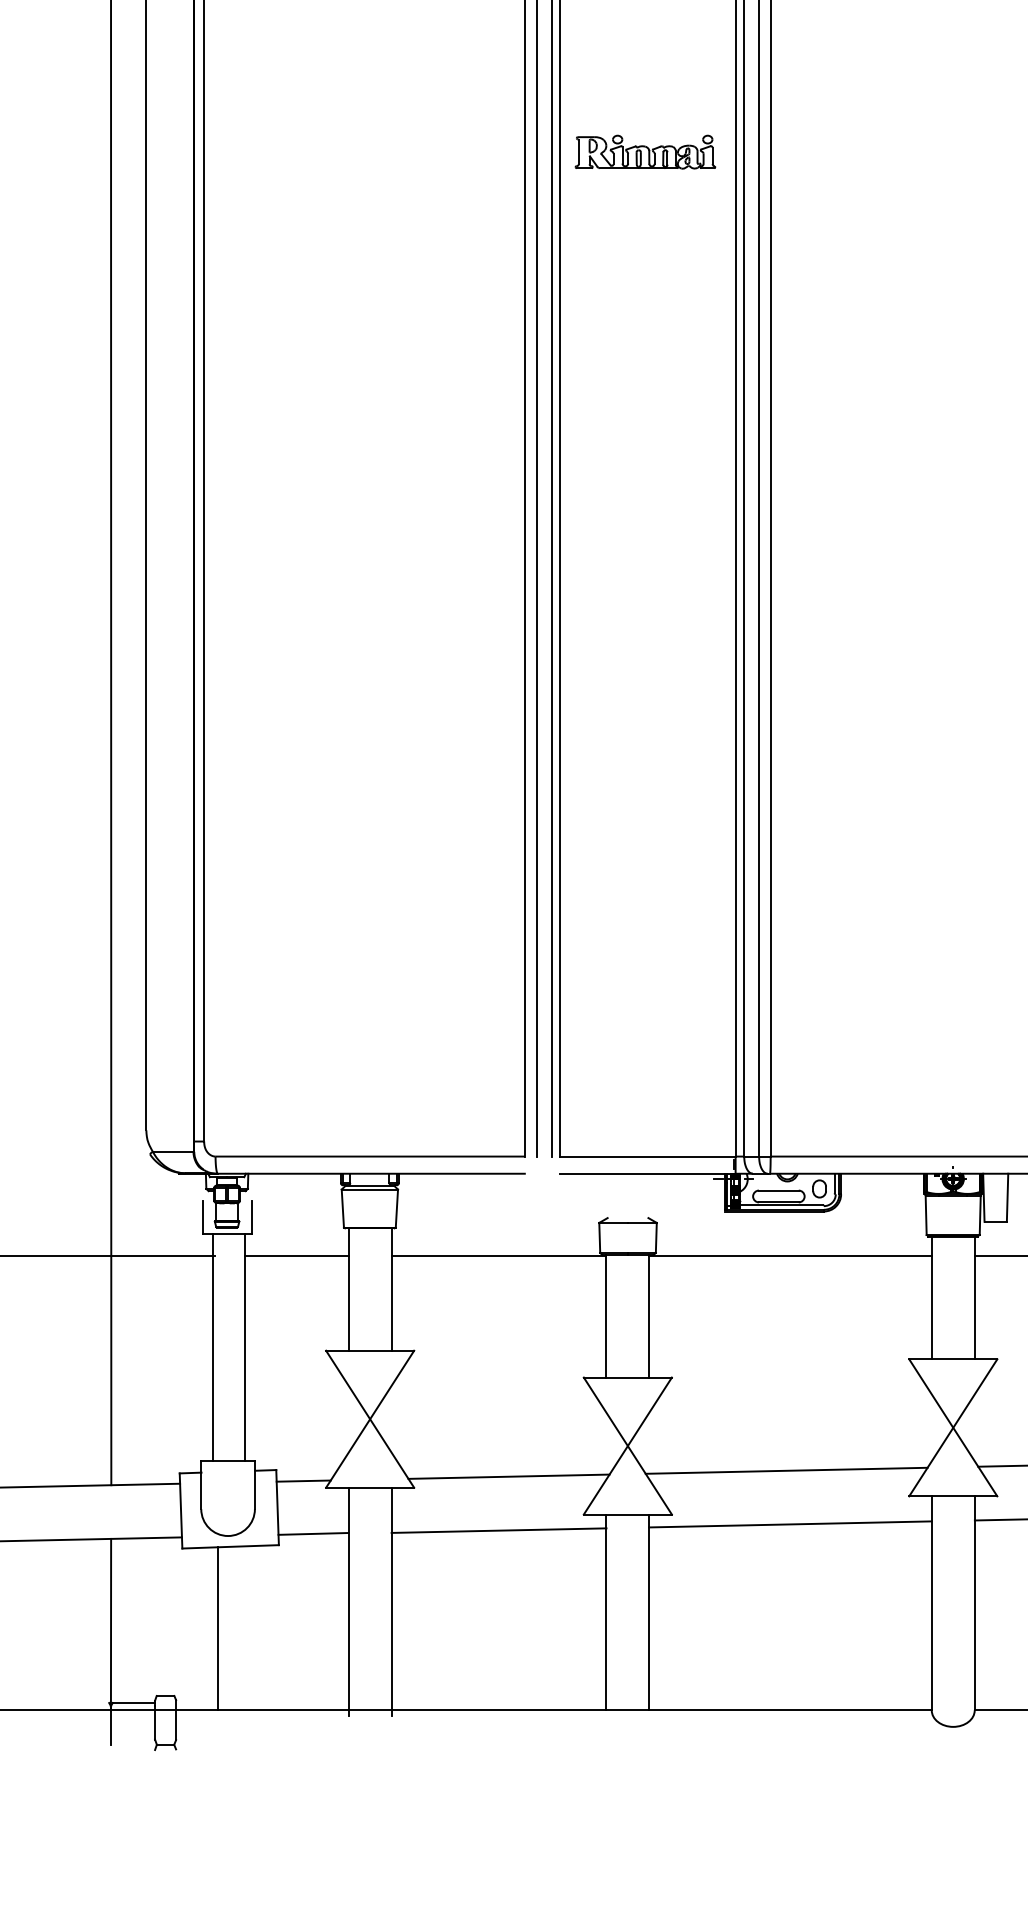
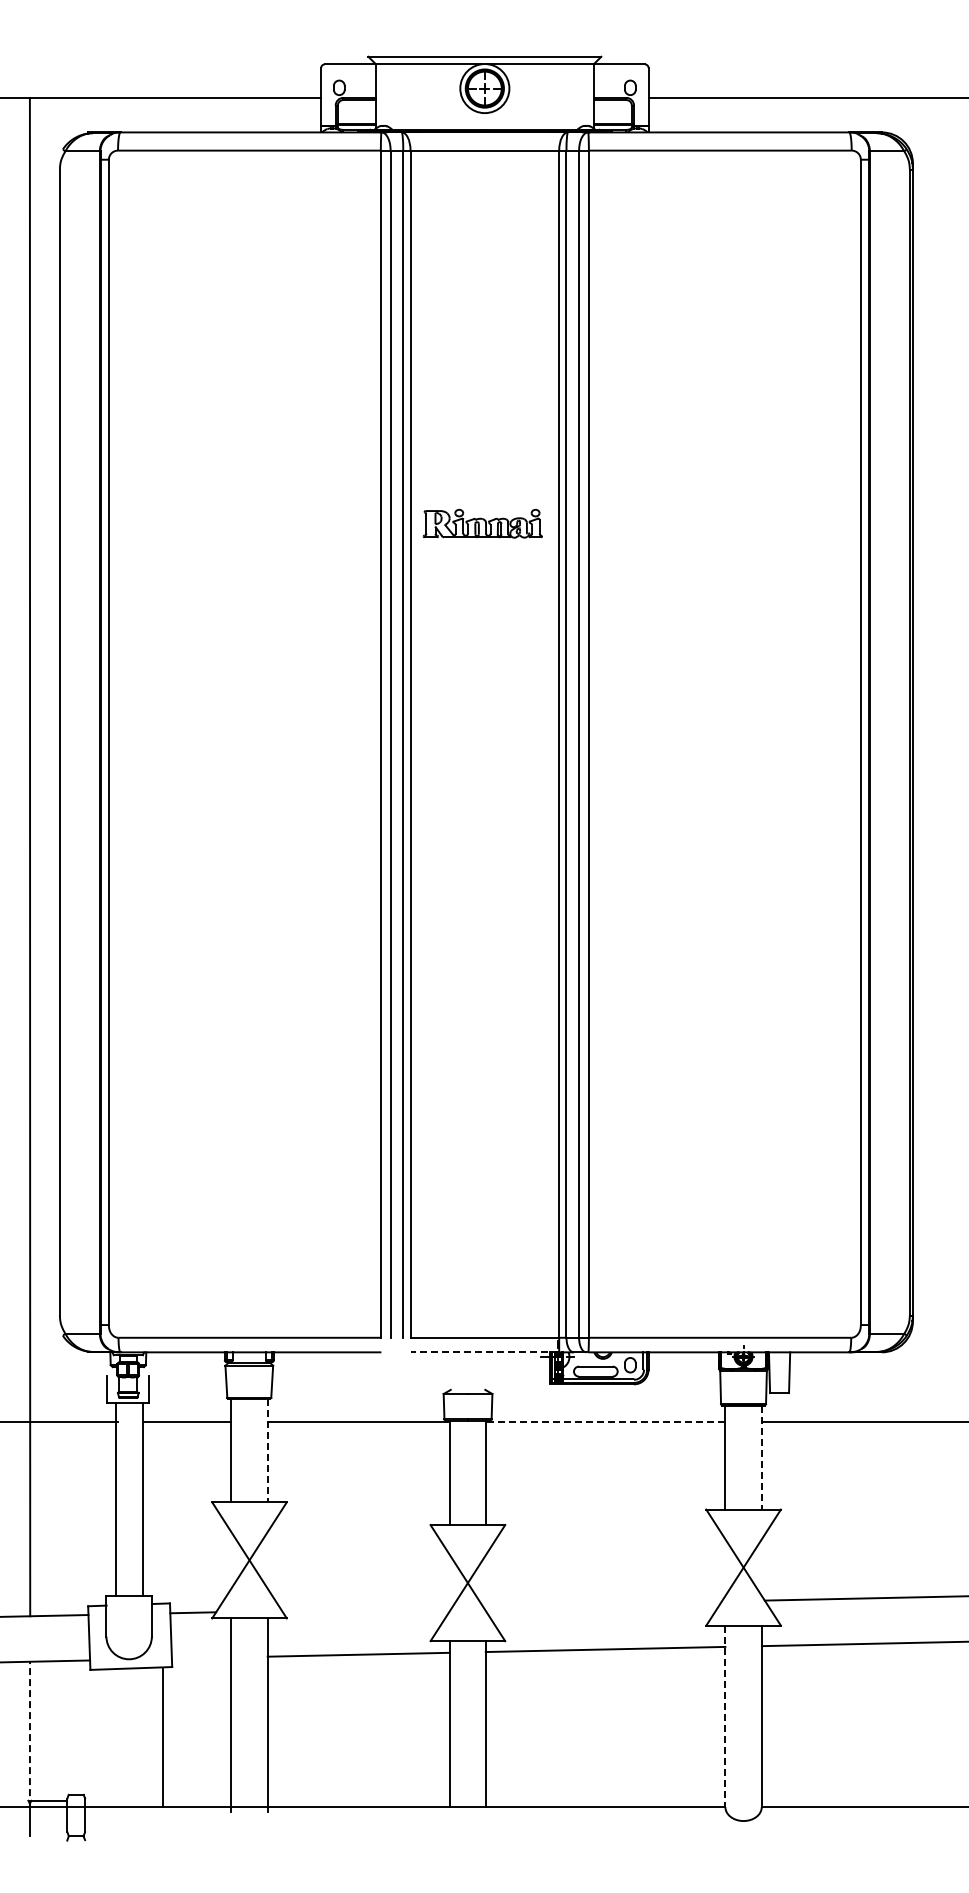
part: (645, 151) -> (482, 523), moved
line: (647, 1173) -> (484, 1352), solid -> dashed
line: (790, 1256) -> (605, 1422), solid -> dashed
line: (391, 1289) -> (267, 1450), solid -> dashed
line: (974, 1297) -> (761, 1457), solid -> dashed
line: (786, 1470) -> (602, 1603), removed
line: (509, 1476) -> (367, 1608), removed
line: (313, 1533) -> (201, 1657), removed
line: (931, 1603) -> (725, 1716), solid -> dashed
line: (110, 1624) -> (29, 1734), solid -> dashed
line: (217, 1628) -> (162, 1737), moved

